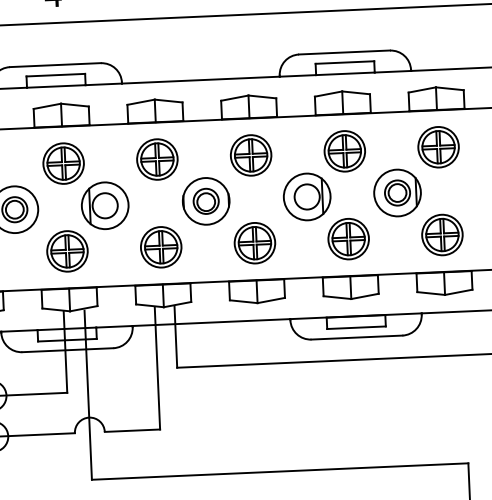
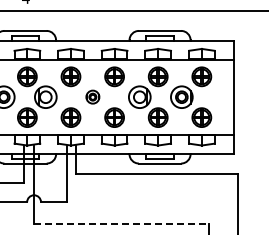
part: (205, 199) -> (92, 96), size x0.6
line: (279, 472) -> (121, 224), solid -> dashed

